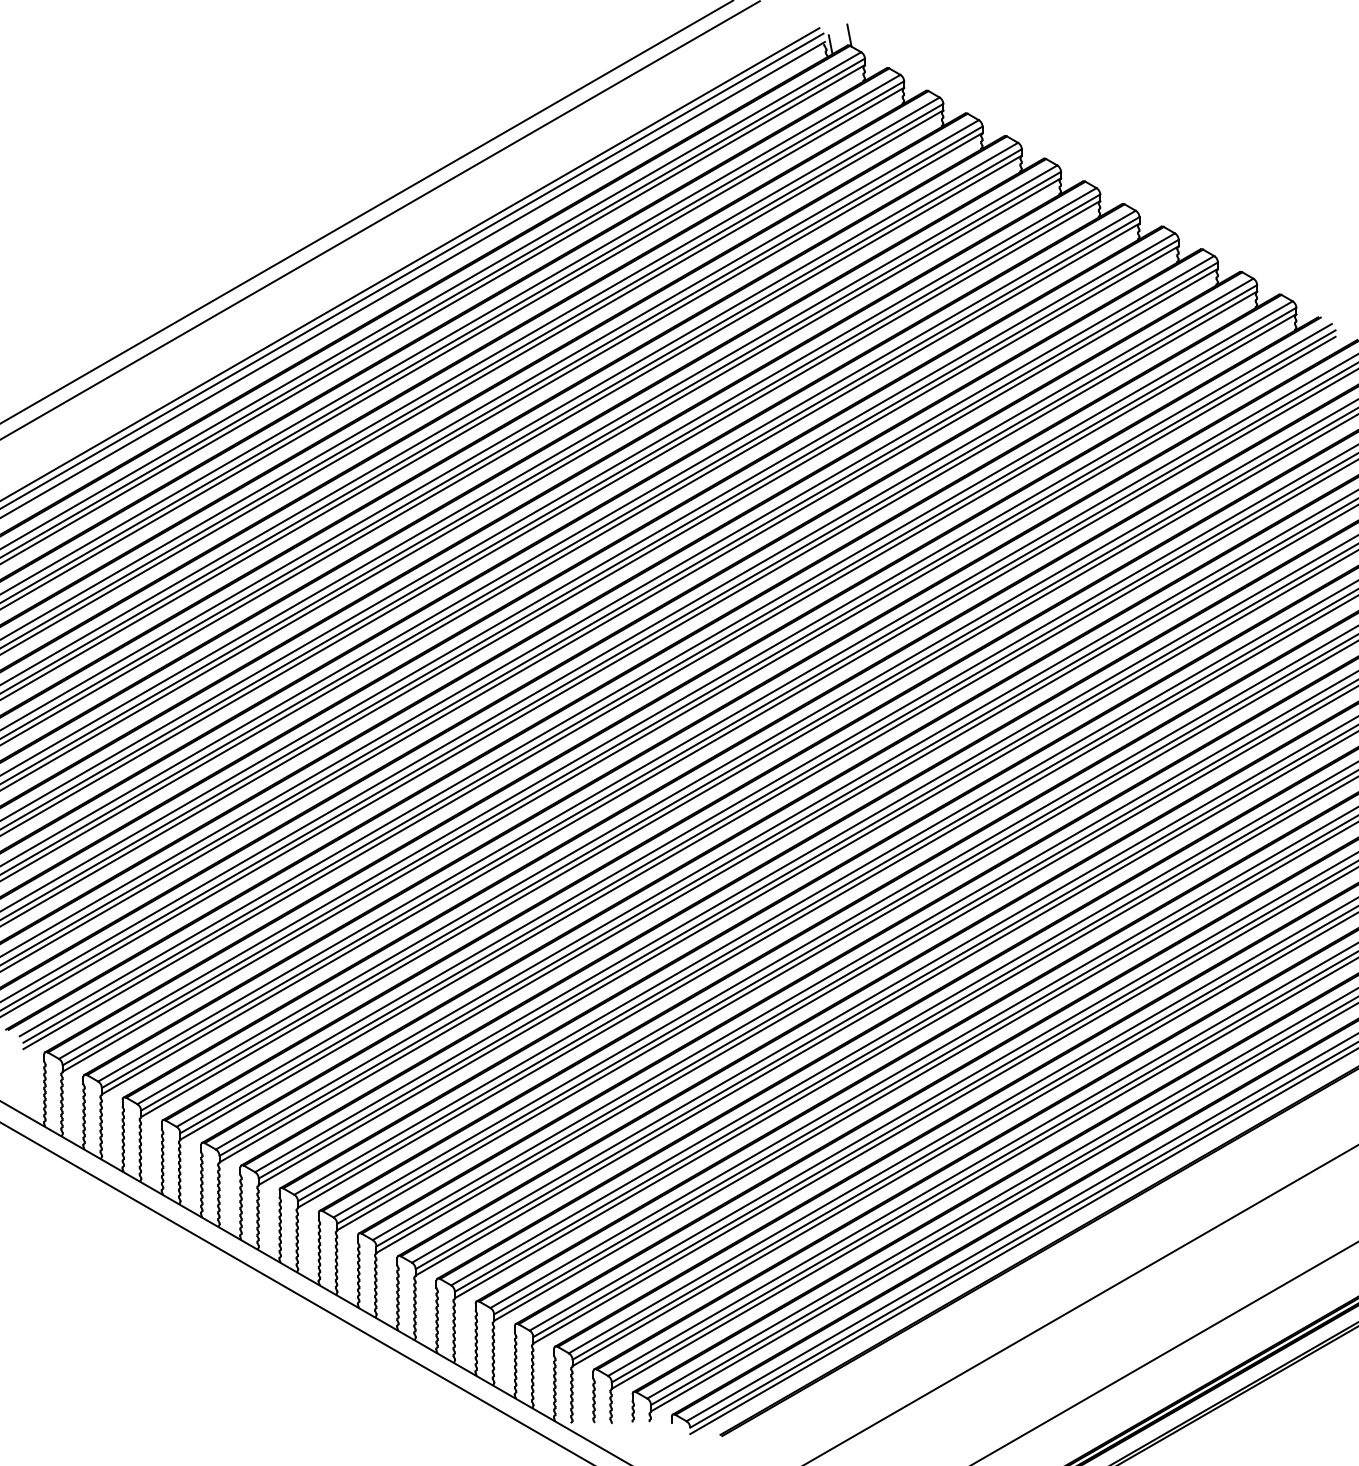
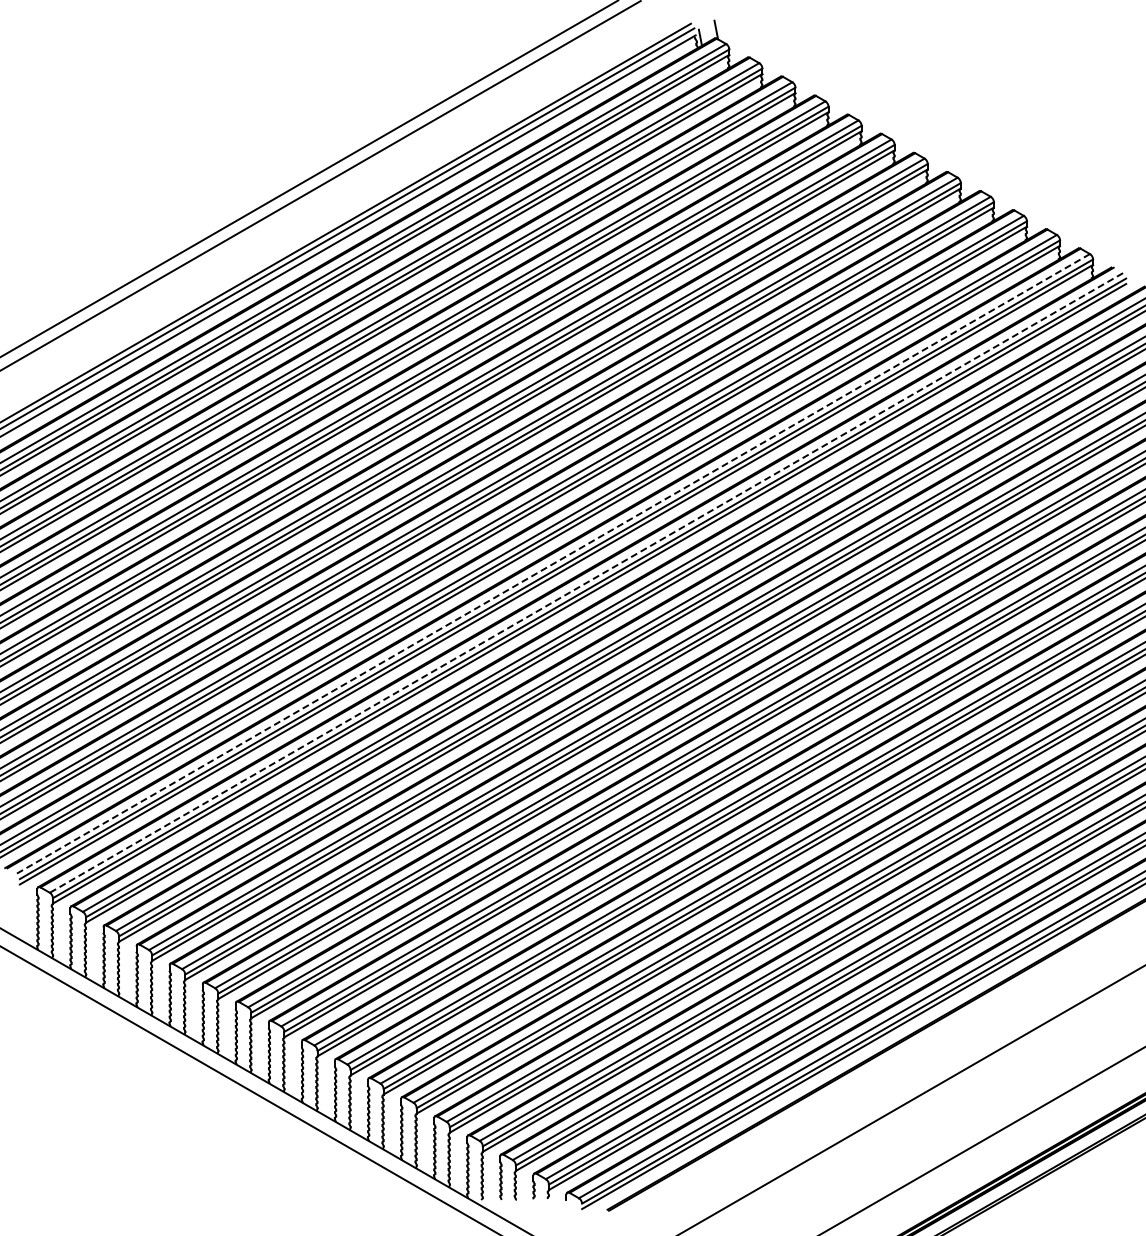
line: (656, 668) -> (553, 563), solid -> dashed
line: (695, 690) -> (586, 582), solid -> dashed

